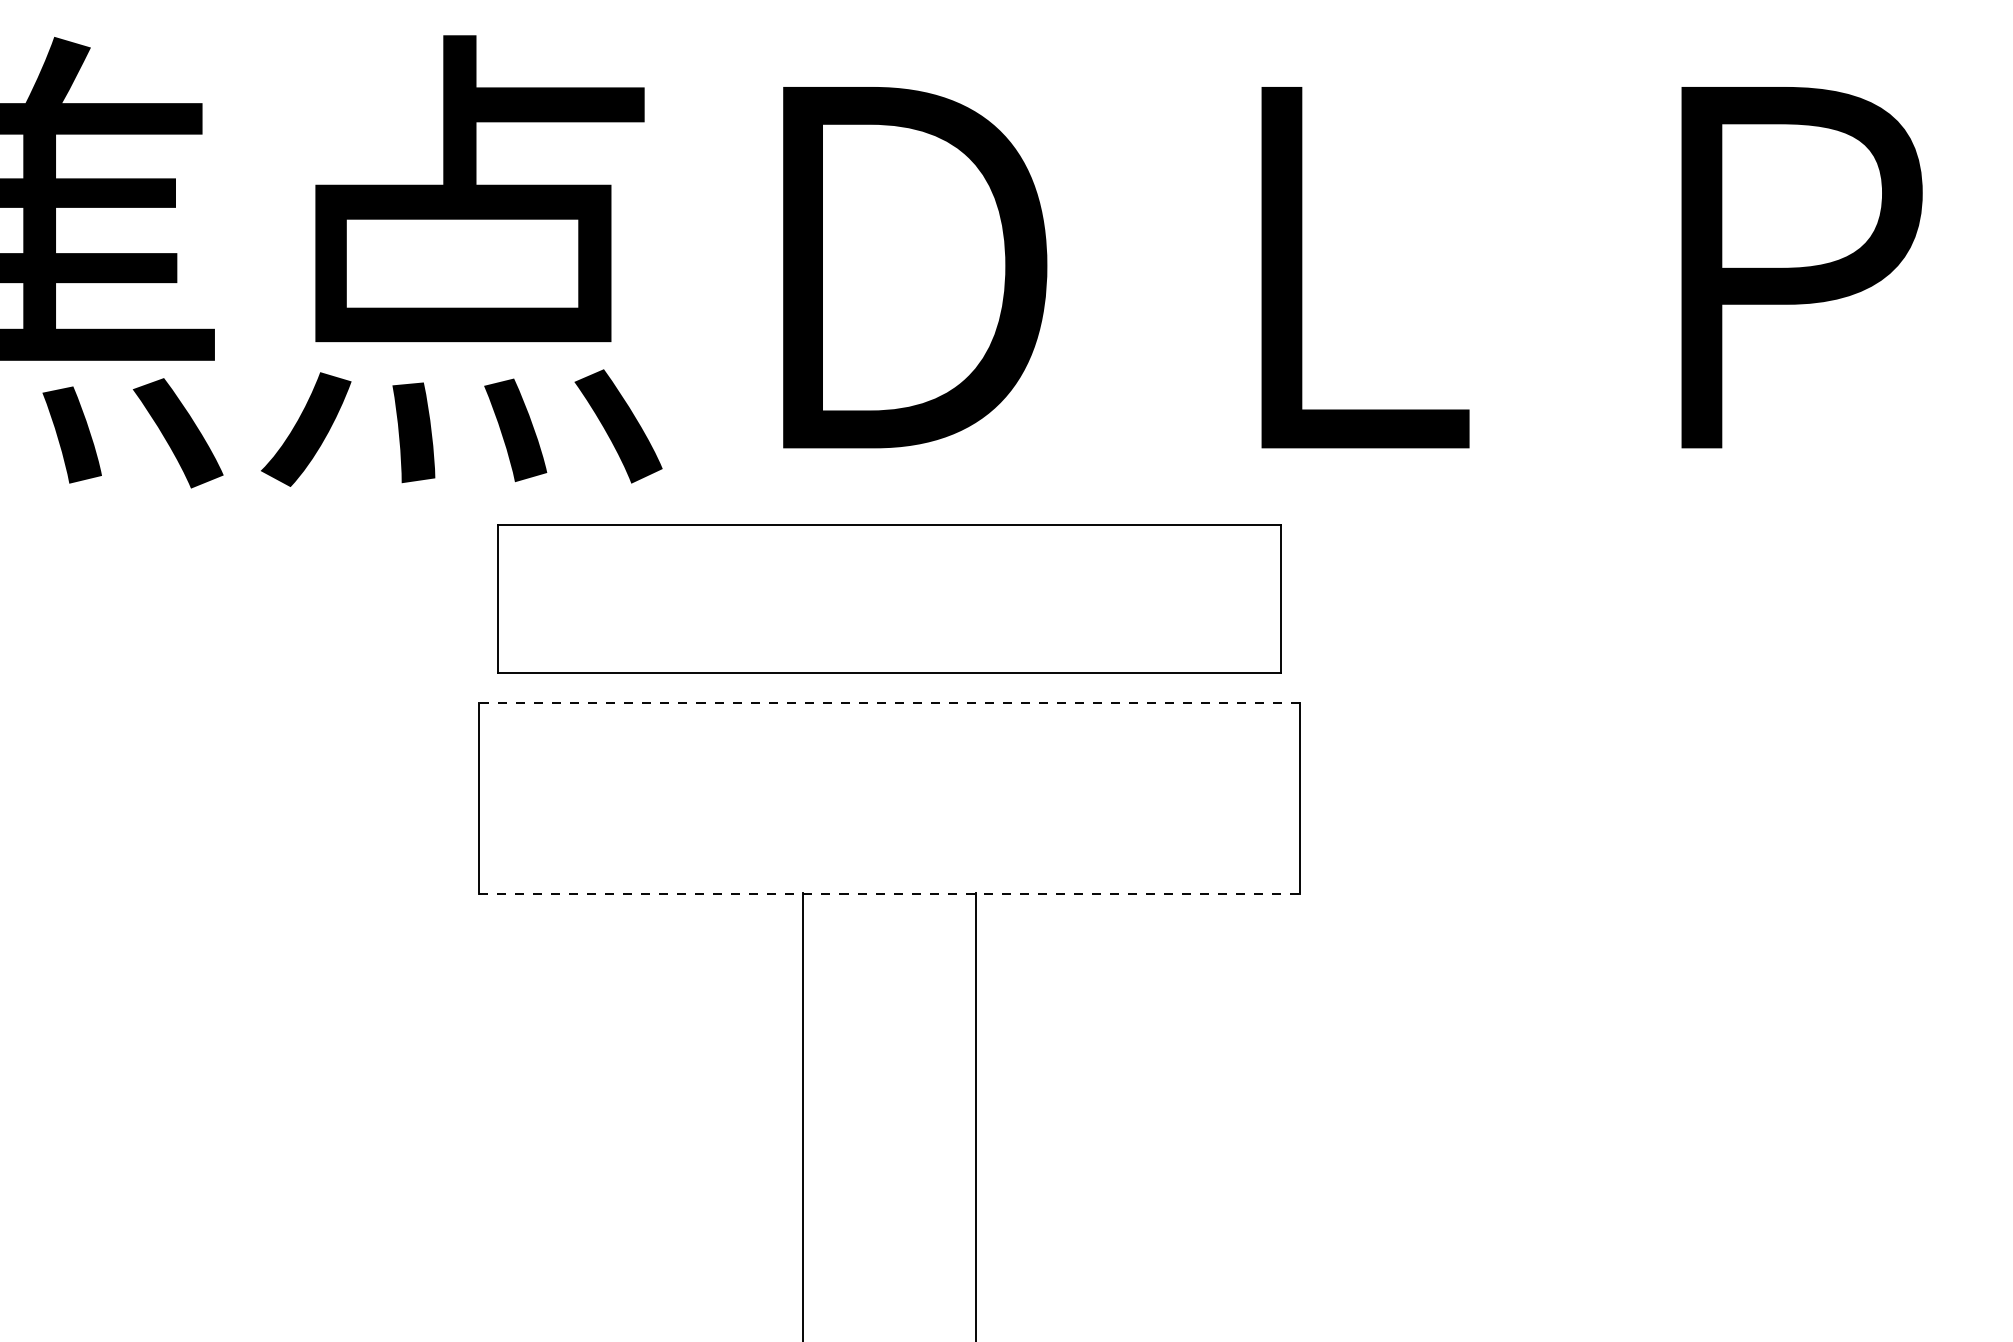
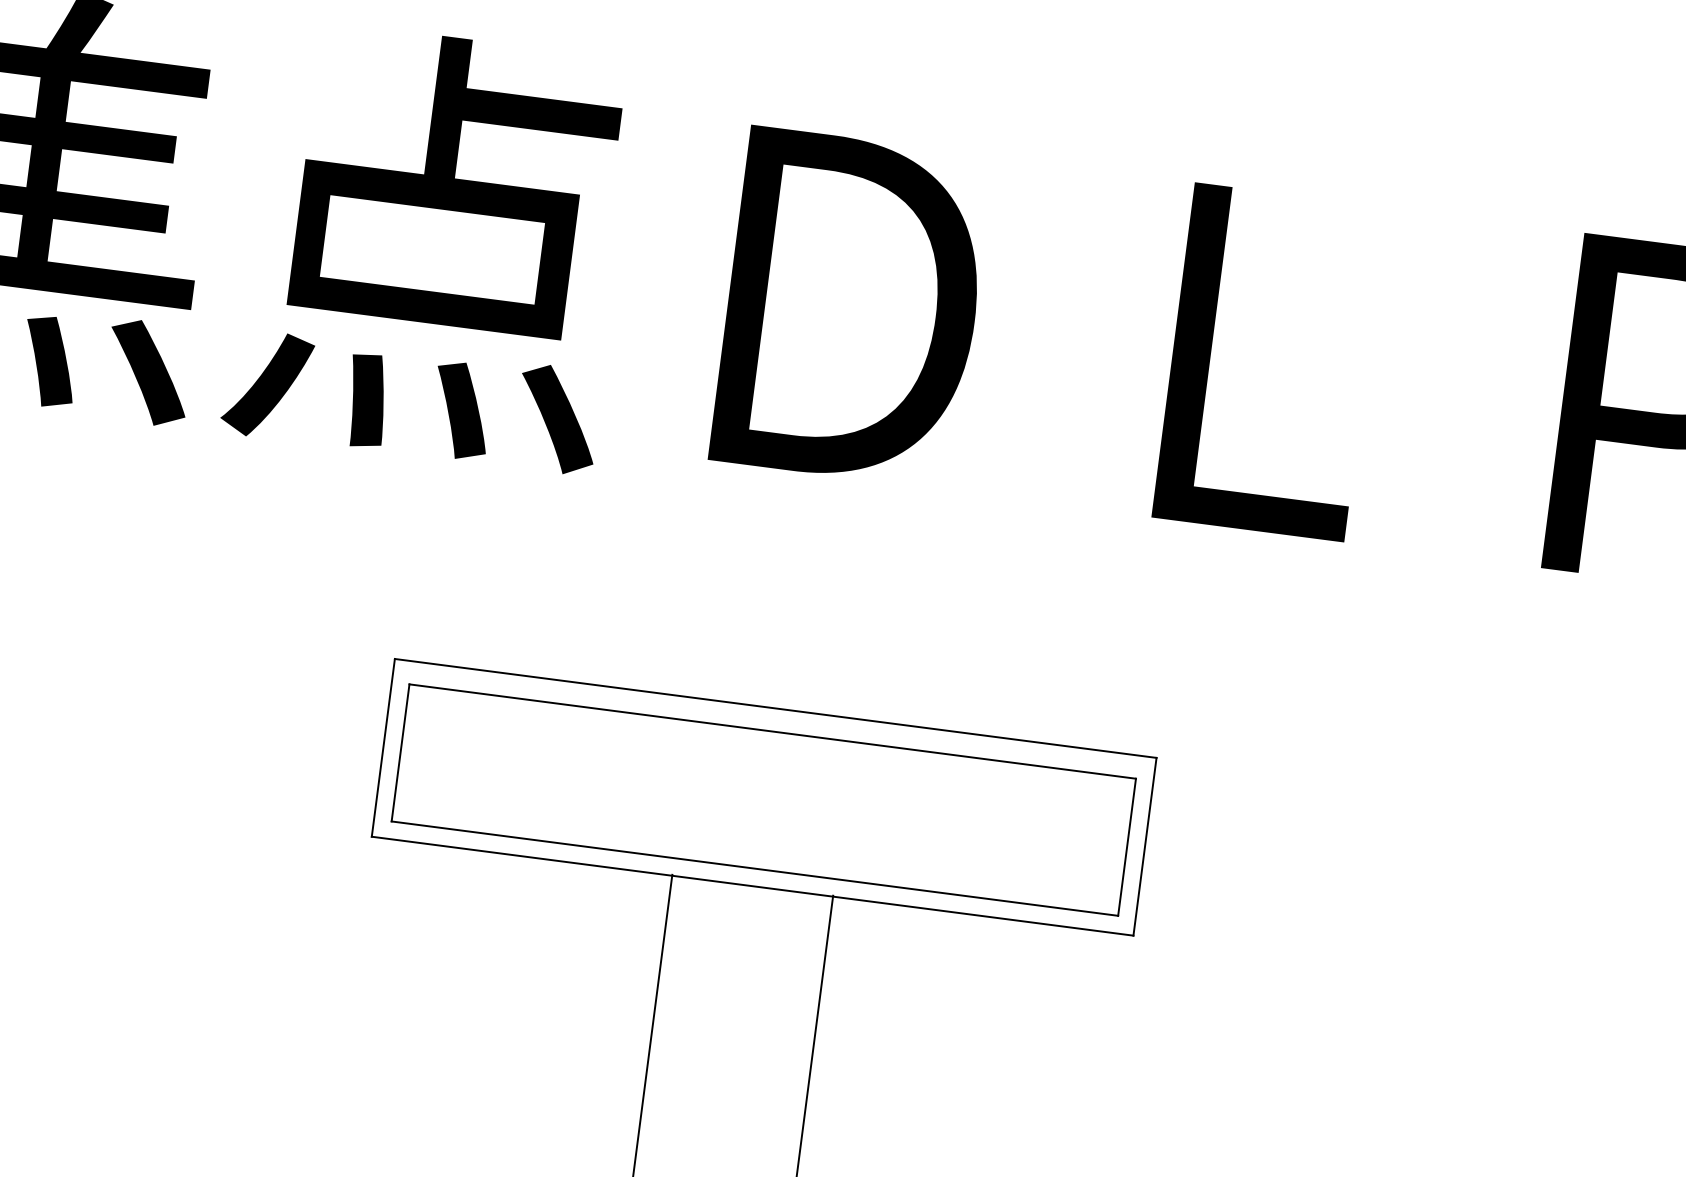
part: (889, 598) -> (763, 799), moved
line: (889, 702) -> (775, 708), dashed -> solid
line: (889, 894) -> (752, 886), dashed -> solid

